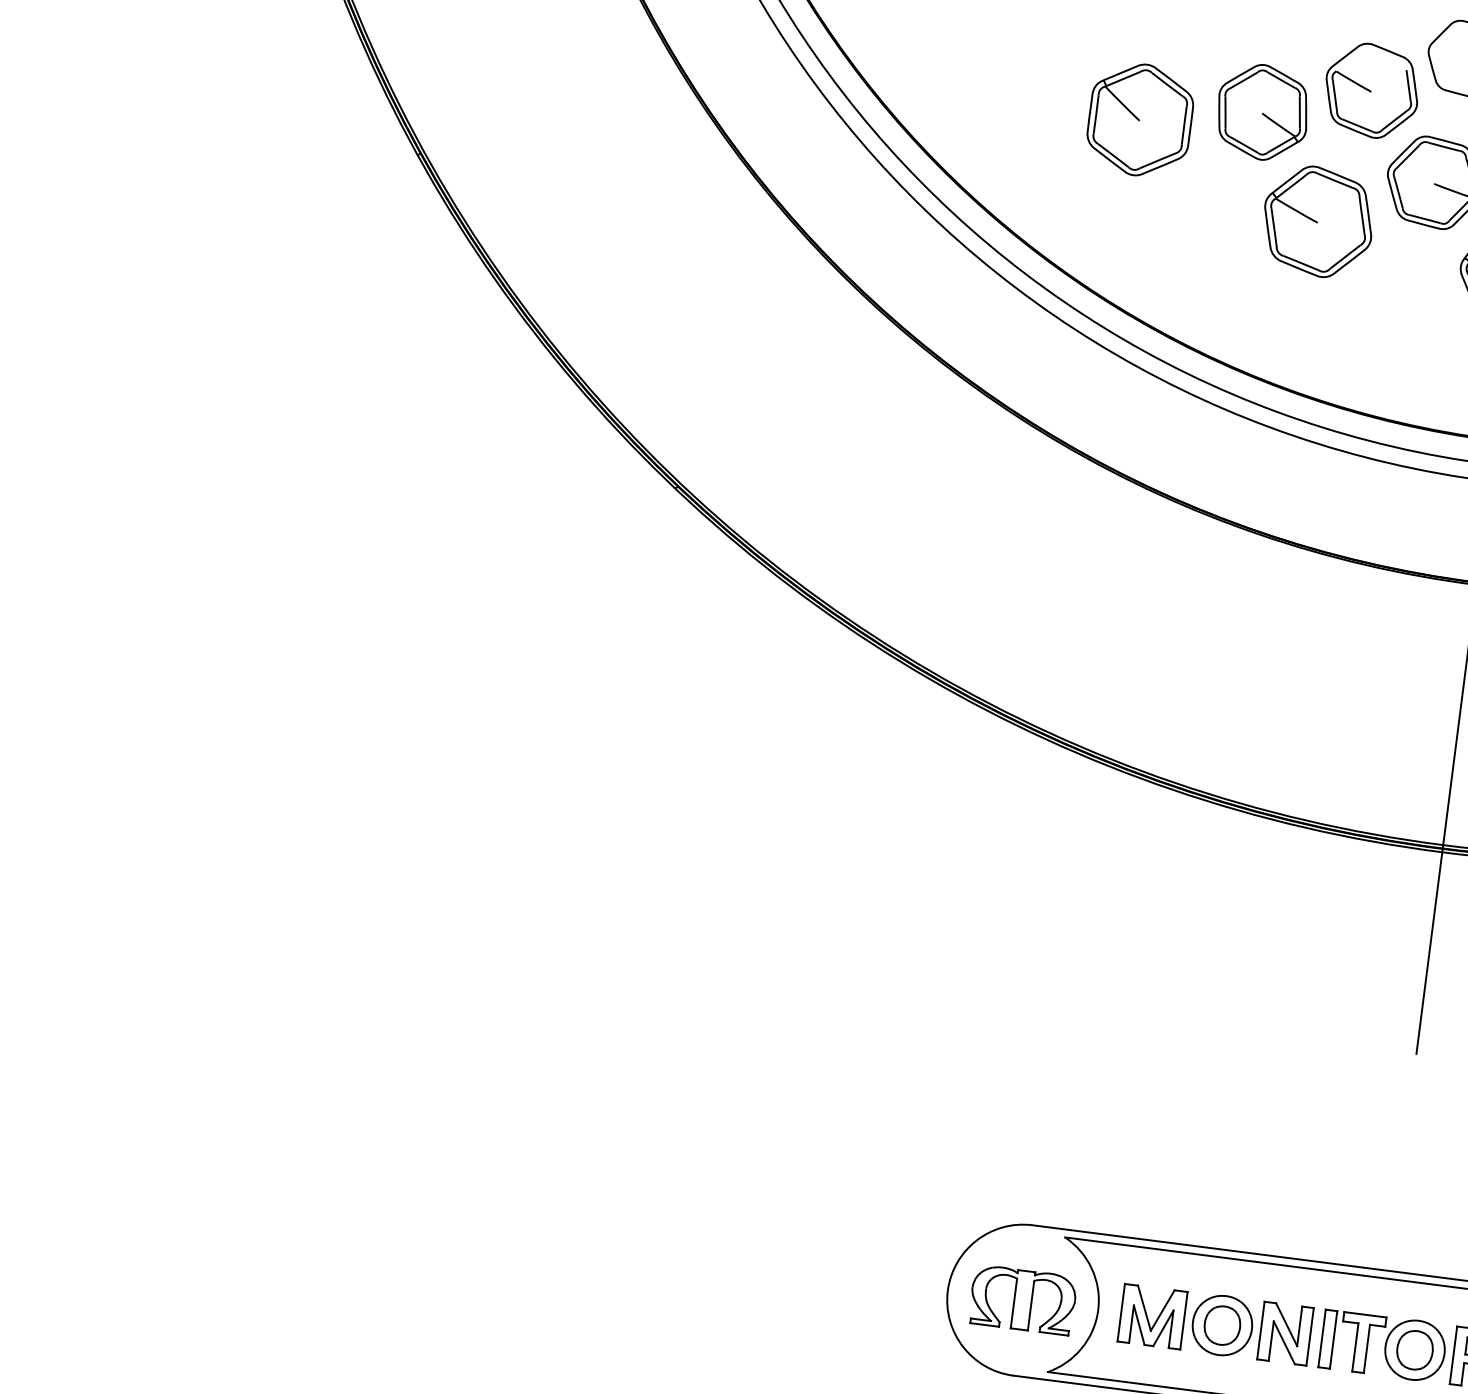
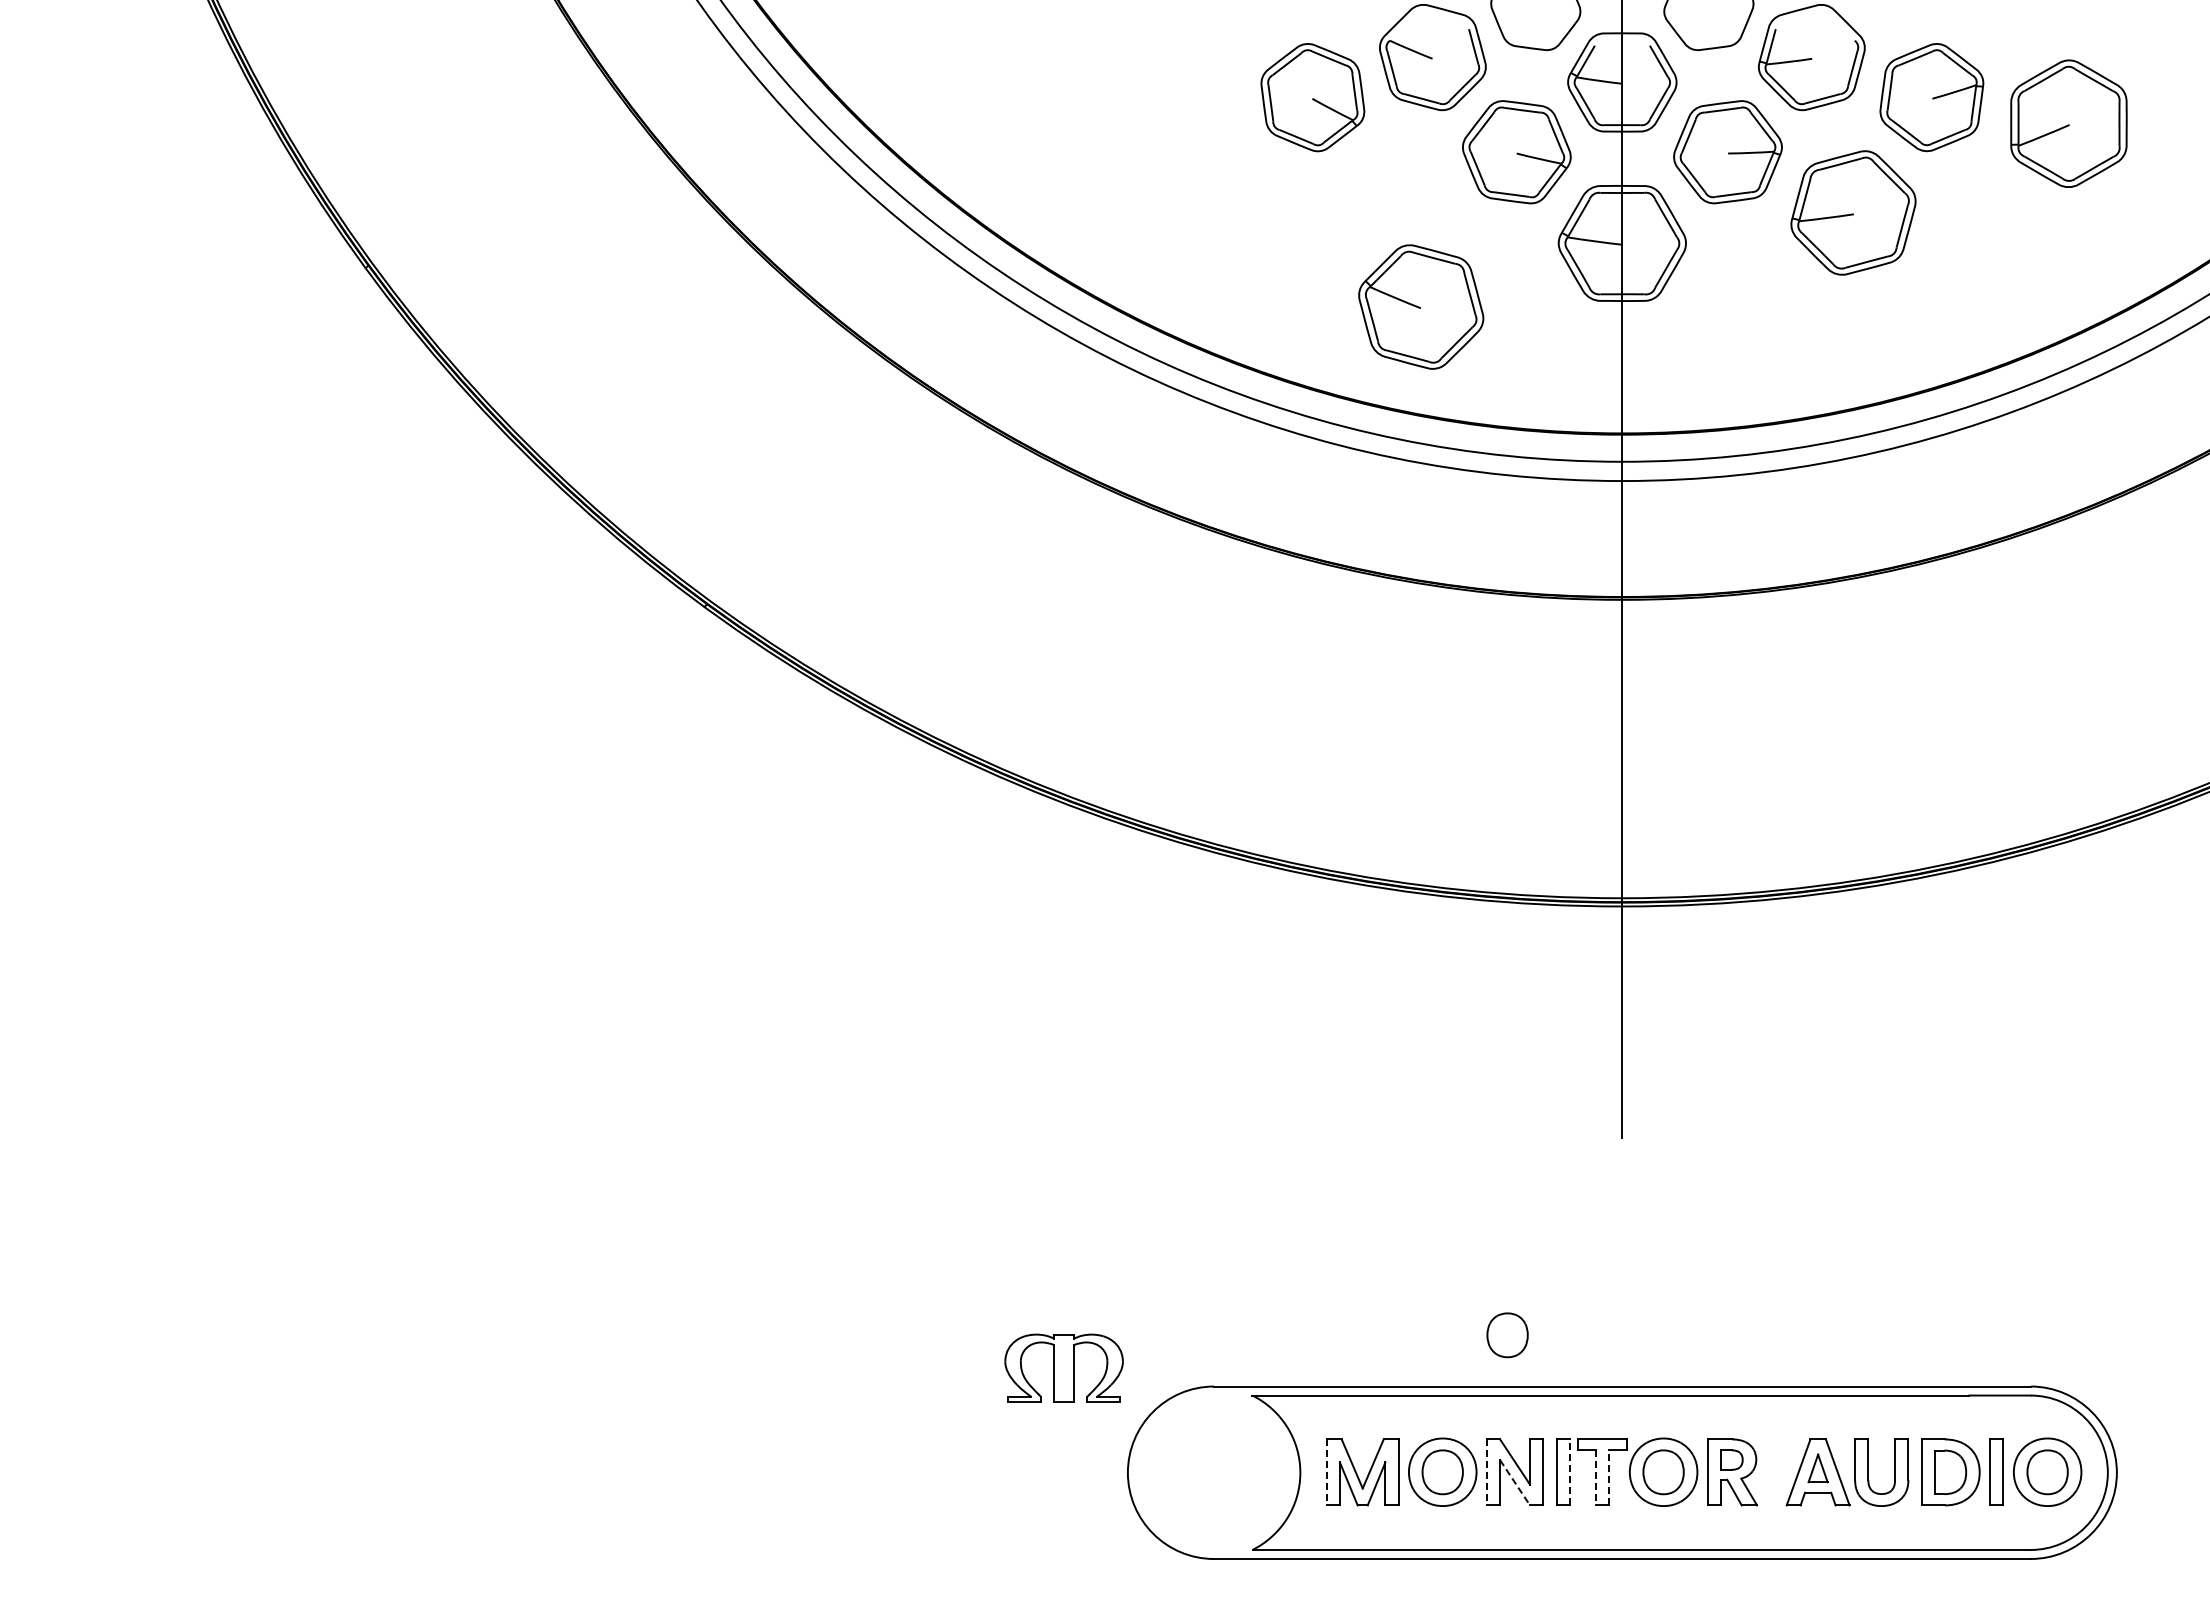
part: (1140, 119) -> (1175, 123), removed
part: (1318, 221) -> (1421, 306), moved
part: (1294, 1213) -> (1507, 1335), added
part: (1022, 1299) -> (1063, 1367), moved
line: (1121, 1312) -> (1326, 1472), solid -> dashed
line: (1260, 1330) -> (1486, 1472), solid -> dashed
line: (1333, 1340) -> (1570, 1472), solid -> dashed
line: (1284, 1343) -> (1515, 1483), solid -> dashed
line: (1355, 1347) -> (1595, 1477), solid -> dashed
line: (1367, 1348) -> (1609, 1477), solid -> dashed

